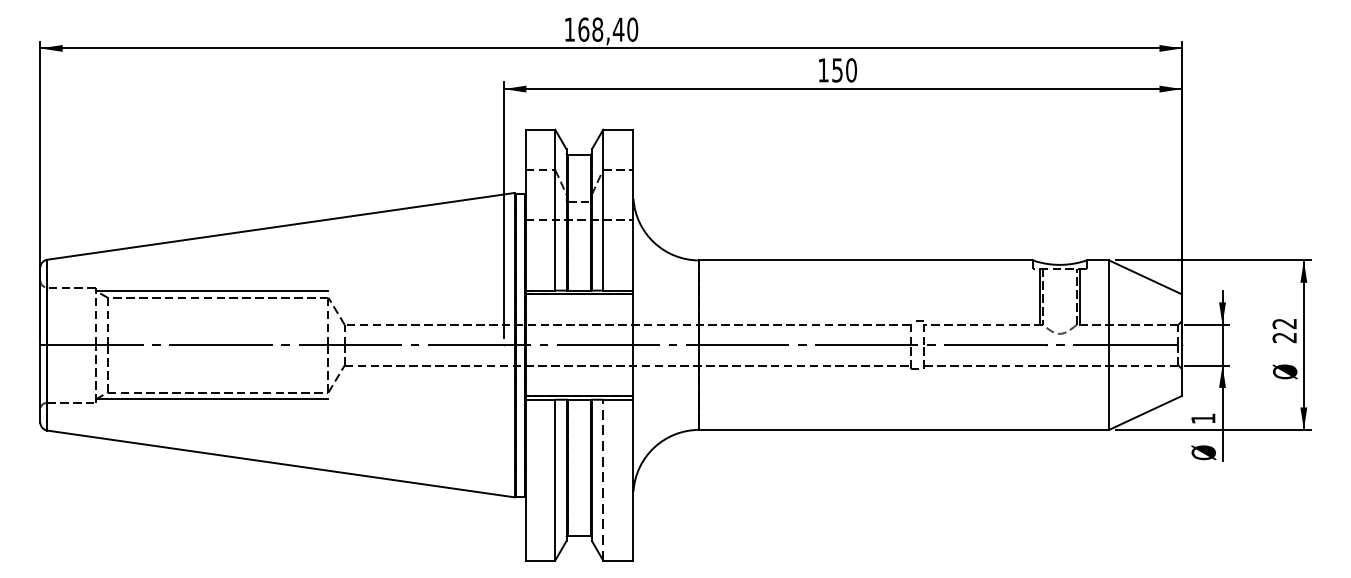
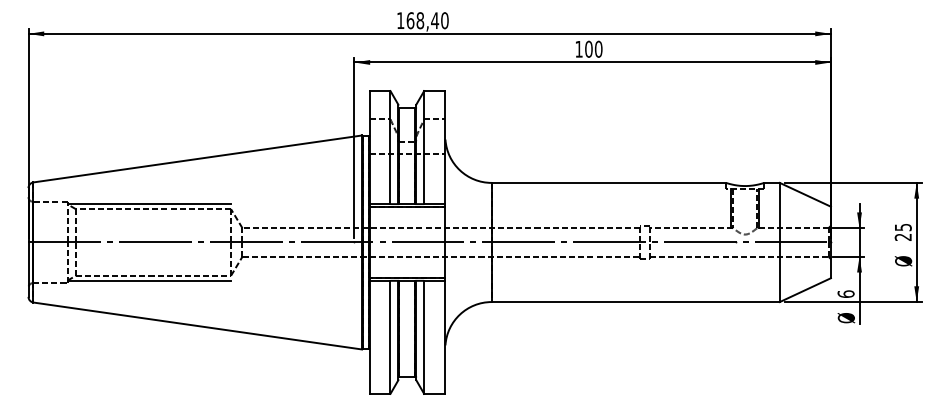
text: (836, 69) -> (588, 48), 150 -> 100
text: (1283, 323) -> (902, 227), 22 -> 25
text: (1202, 417) -> (845, 293), 1 -> 6
line: (603, 480) -> (424, 337), dashed -> solid

